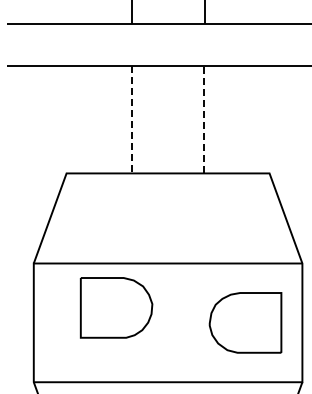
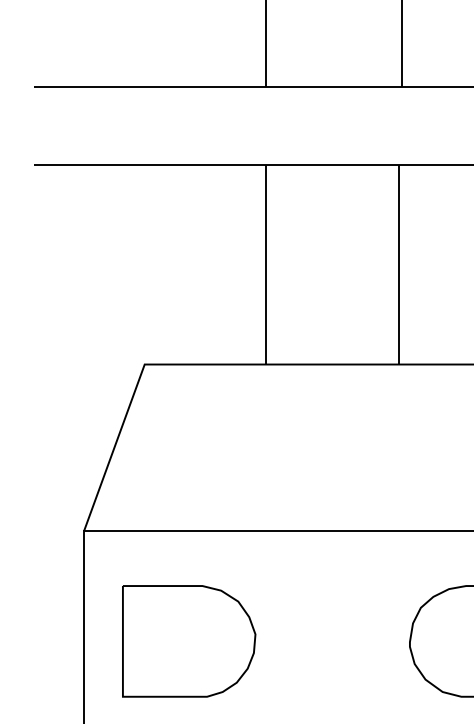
line: (132, 120) -> (266, 266), dashed -> solid
line: (203, 120) -> (398, 266), dashed -> solid
part: (116, 307) -> (189, 640), moved

